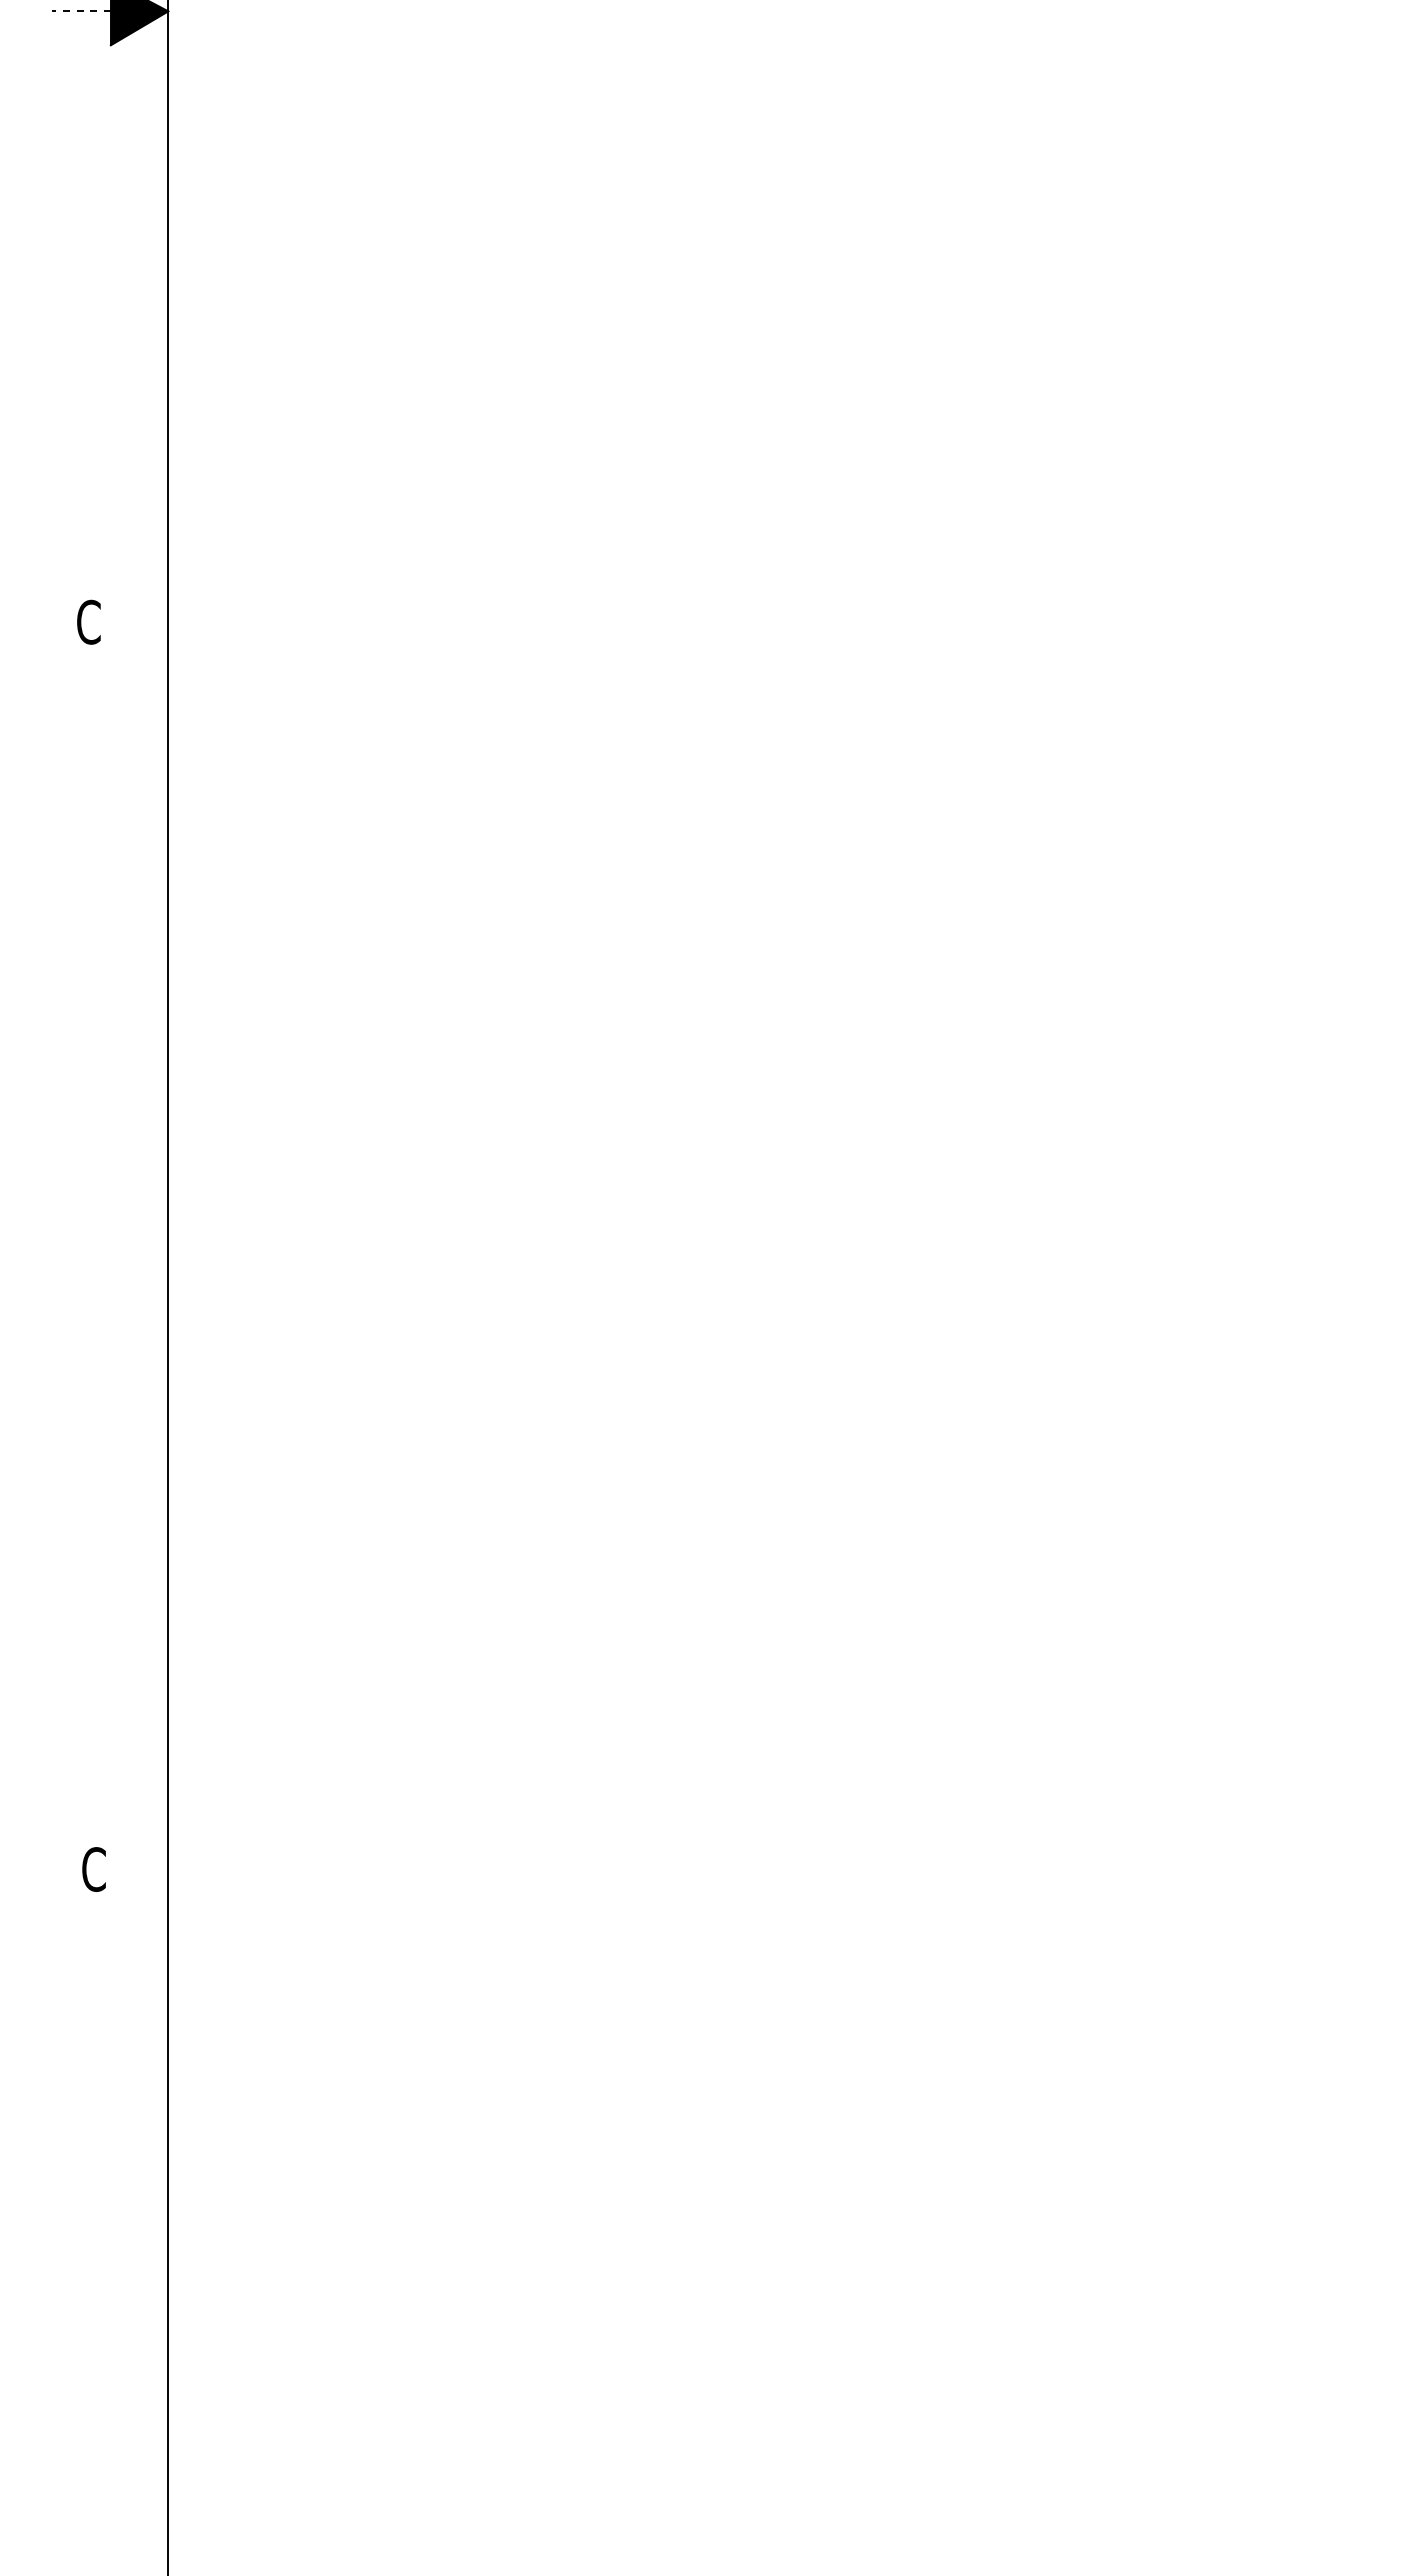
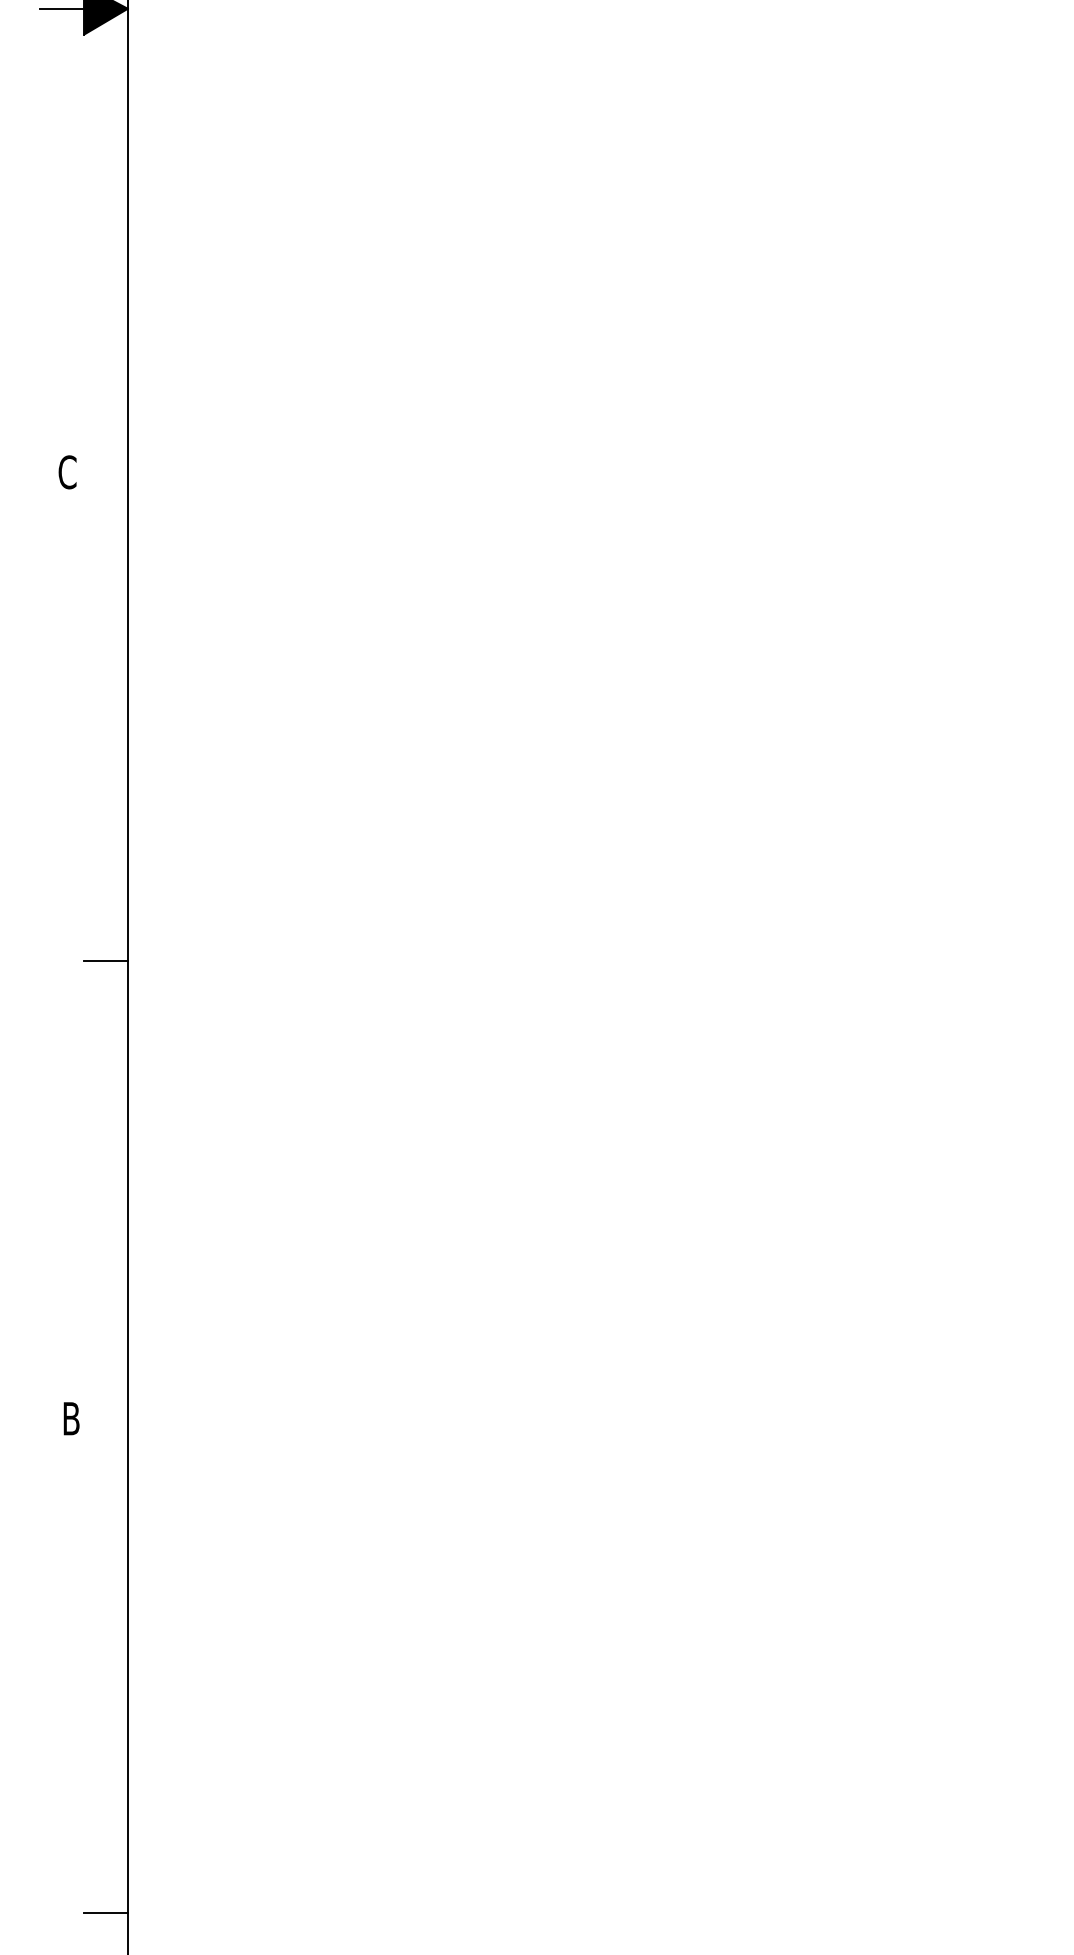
line: (81, 11) -> (61, 8), dashed -> solid
line: (139, 1266) -> (106, 961), added
text: (93, 1869) -> (71, 1418), C -> B
line: (139, 2521) -> (106, 1913), added

